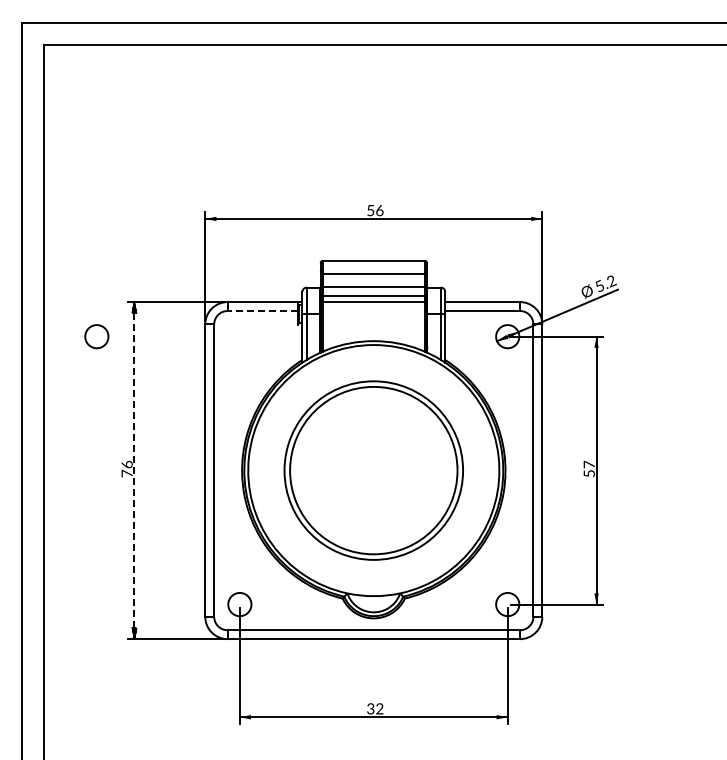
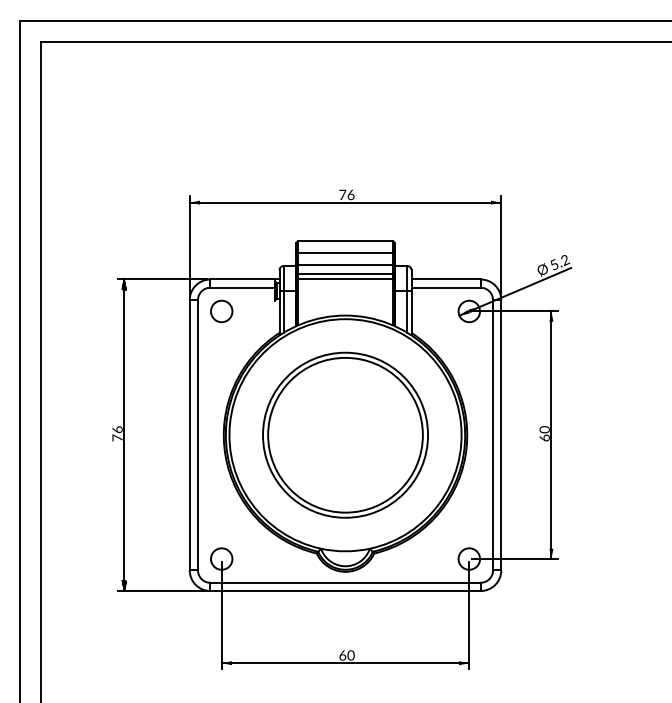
text: (370, 210) -> (342, 194), 56 -> 76
line: (262, 311) -> (242, 288), dashed -> solid
circle: (96, 336) -> (221, 311), moved
text: (588, 468) -> (543, 433), 57 -> 60
line: (134, 470) -> (124, 435), dashed -> solid
text: (375, 708) -> (347, 655), 32 -> 60

